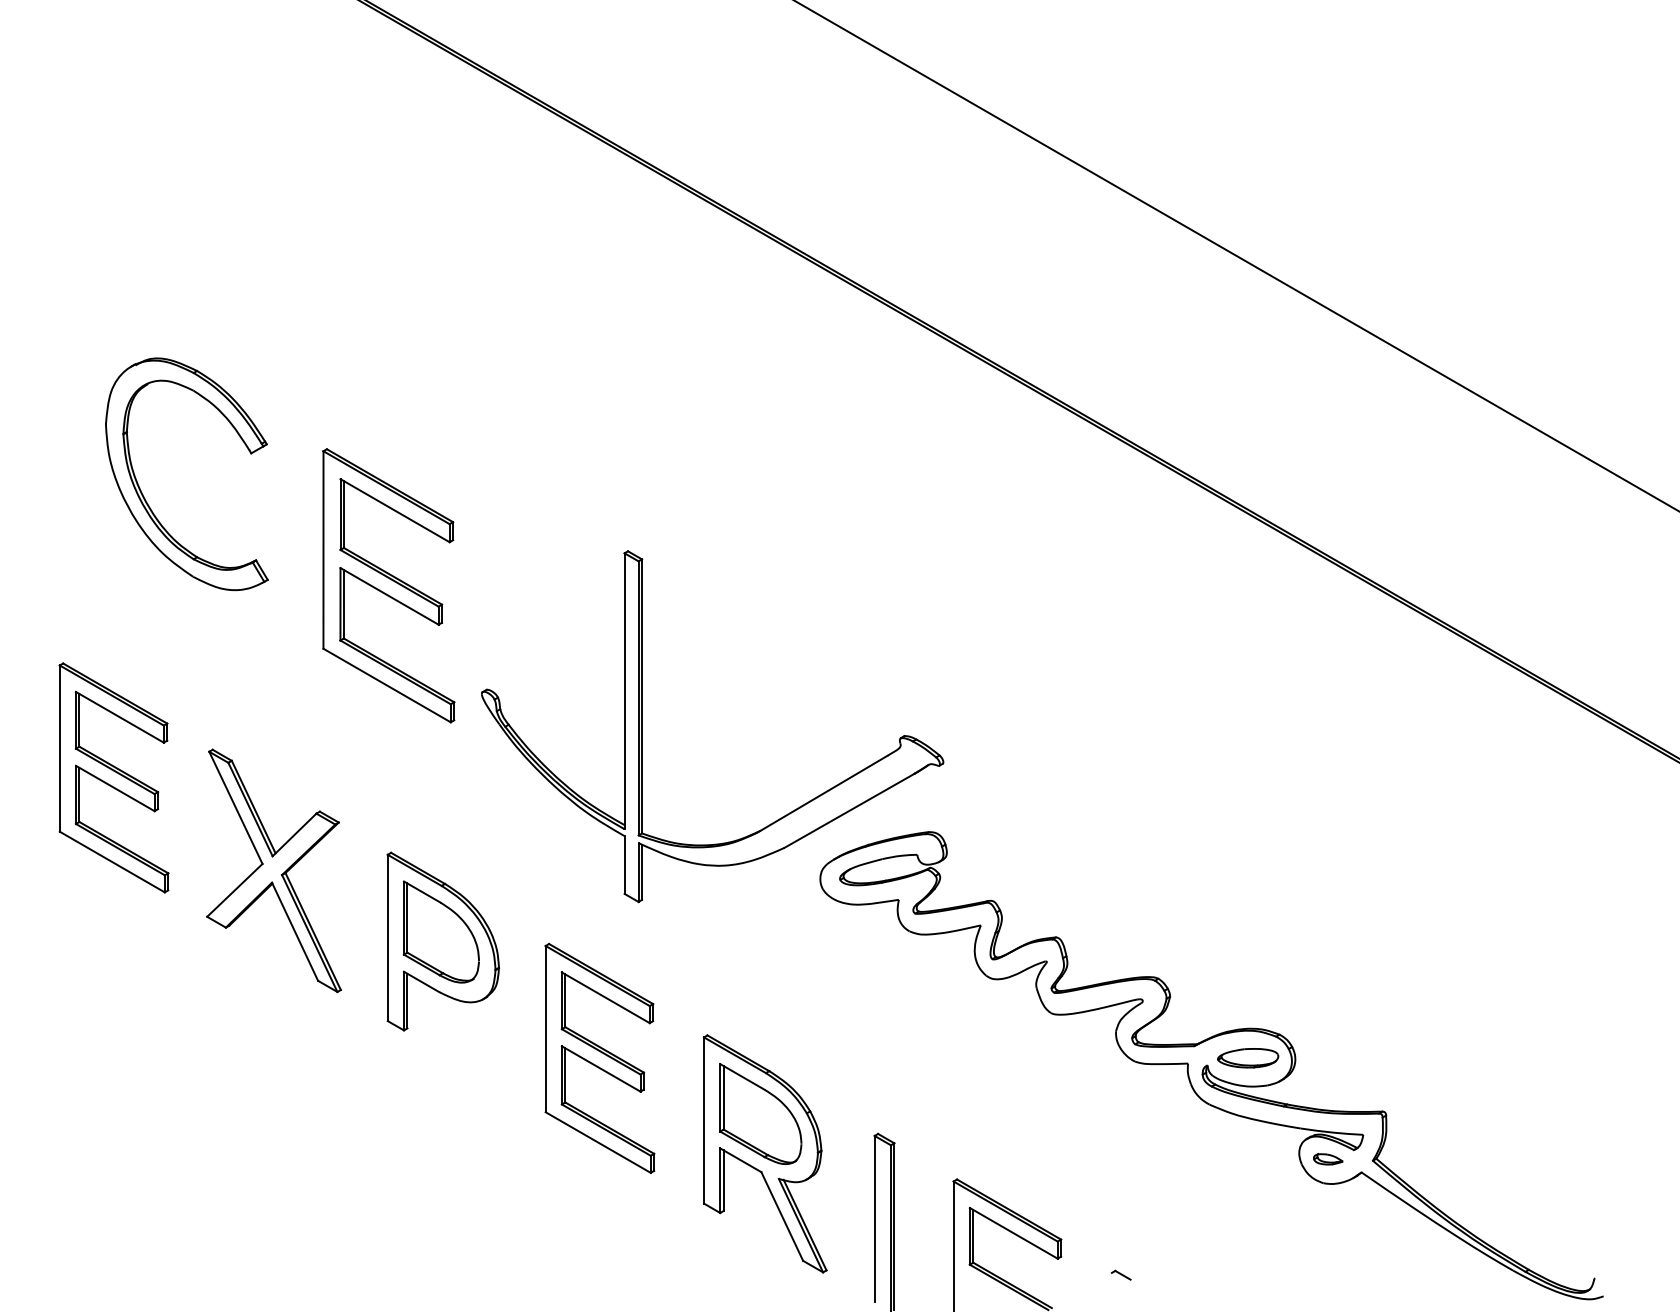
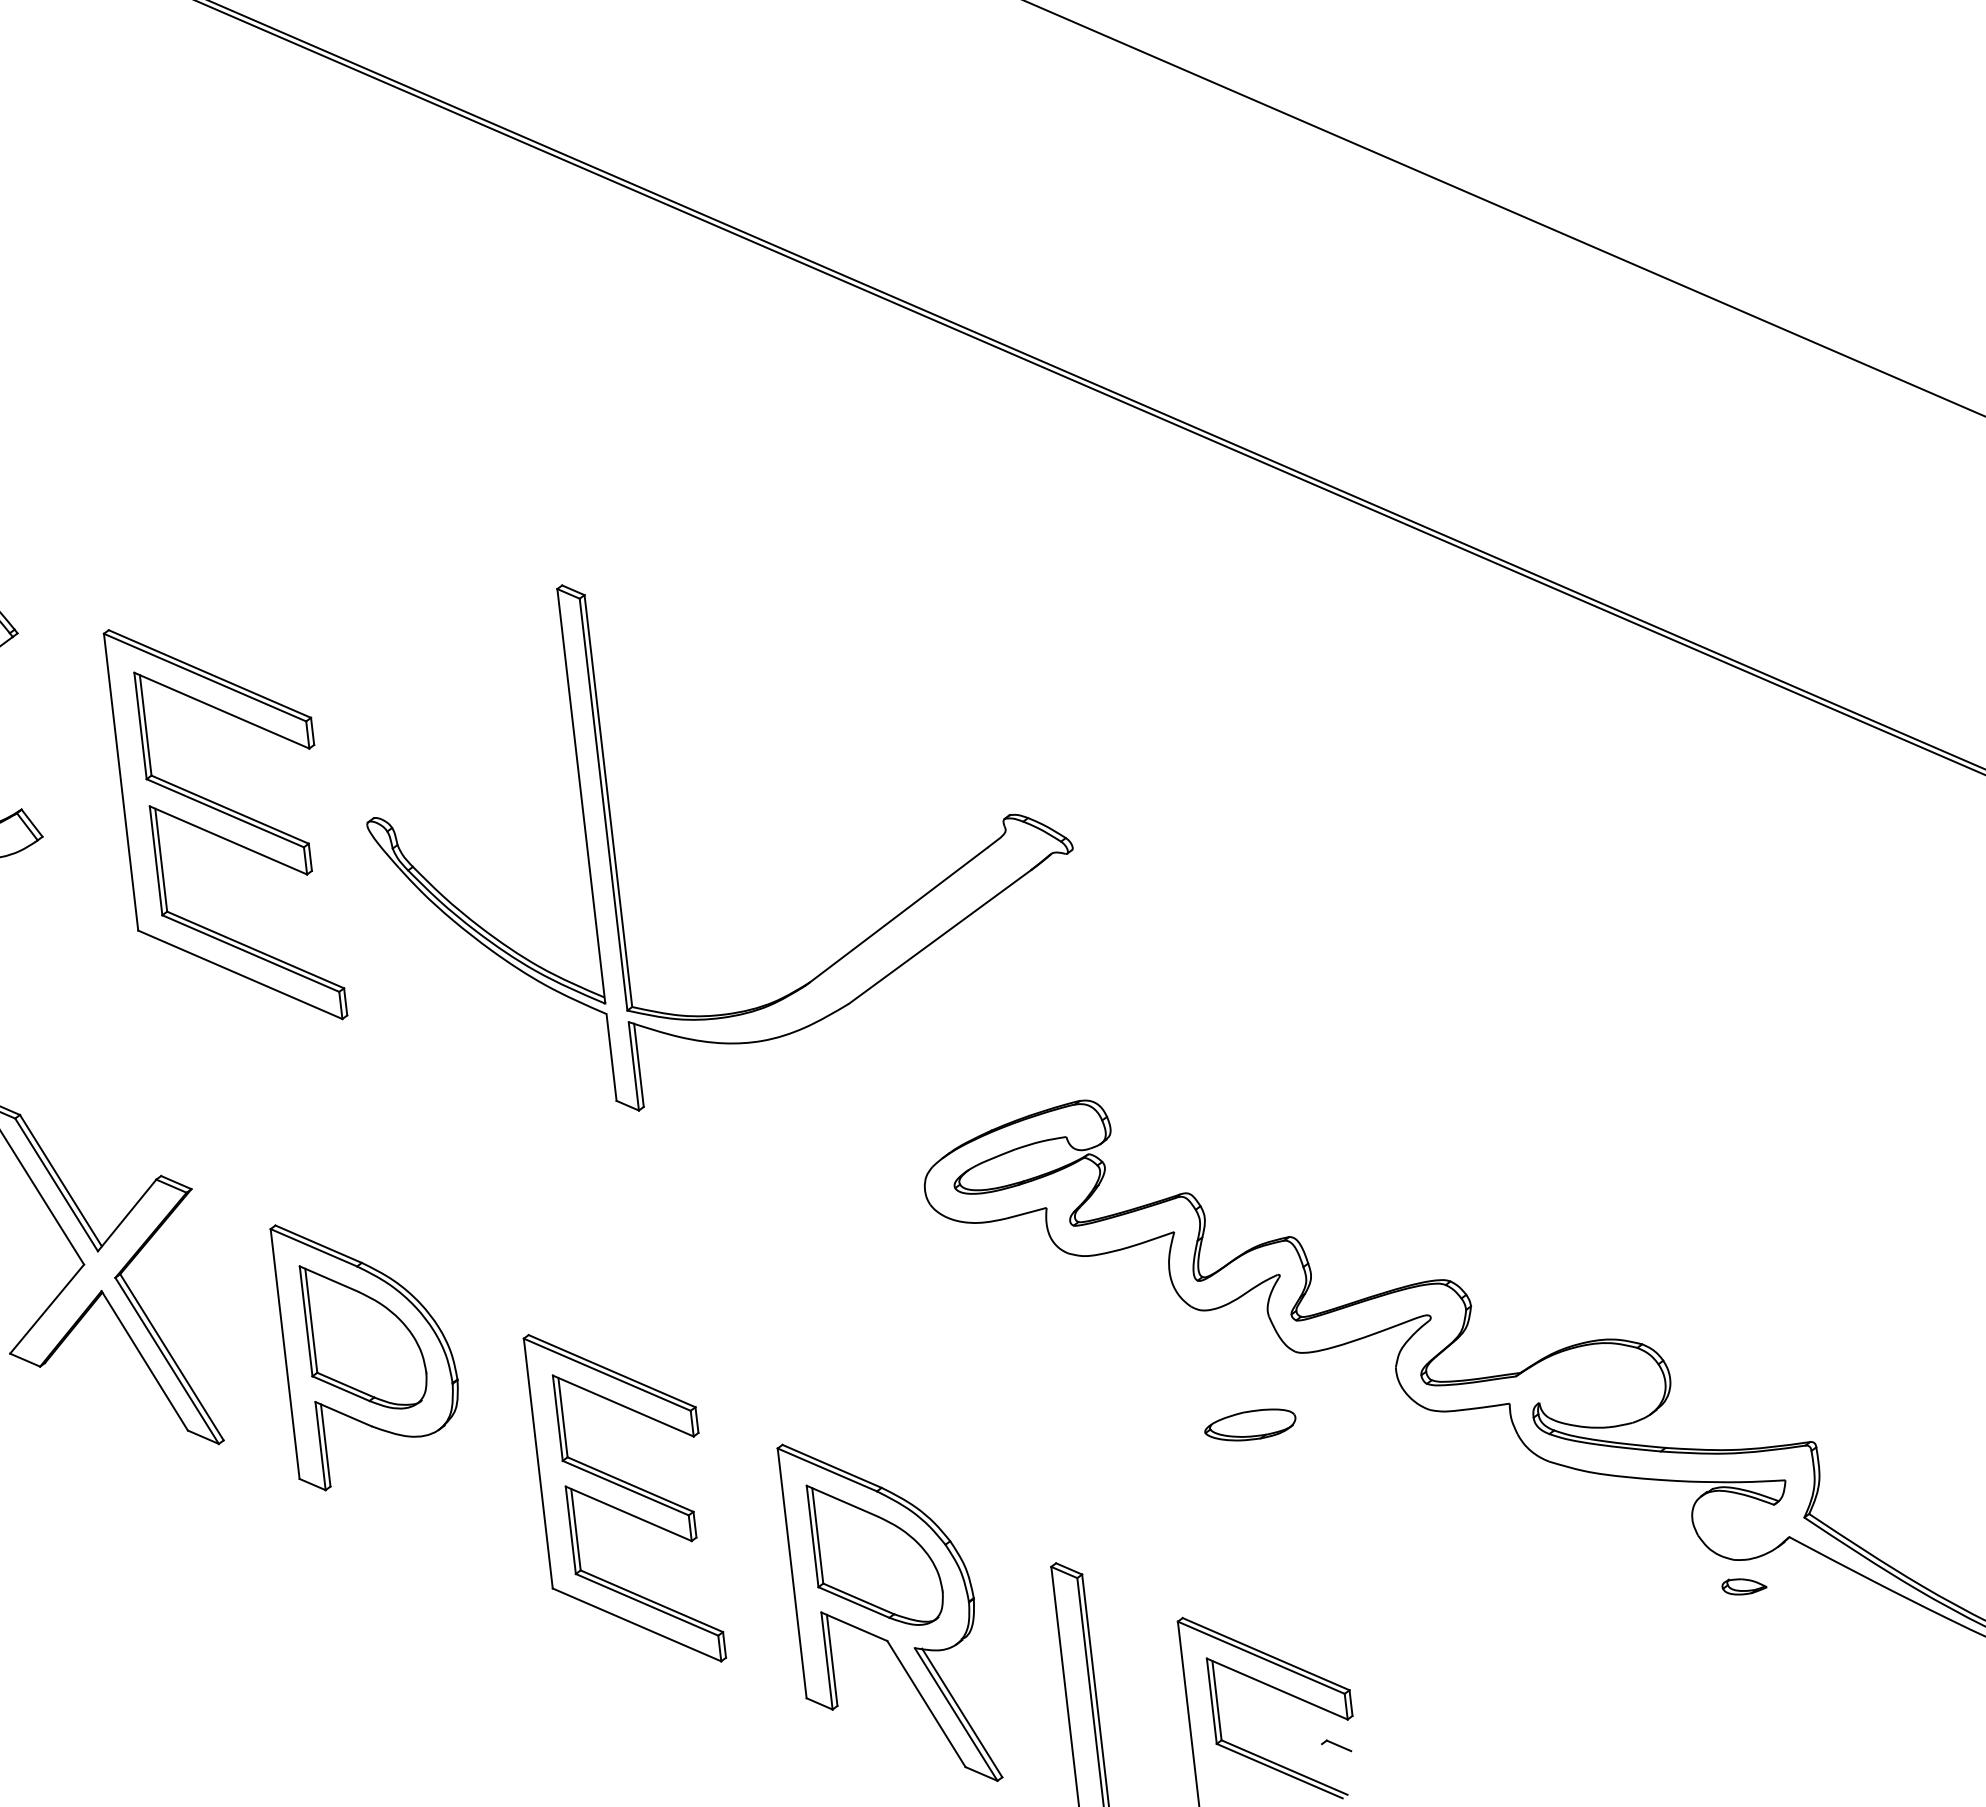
part: (642, 726) -> (614, 846), moved
part: (1248, 1058) -> (1250, 1425), moved
part: (1328, 1158) -> (1744, 1585), moved
part: (1120, 1274) -> (1335, 1745), moved

